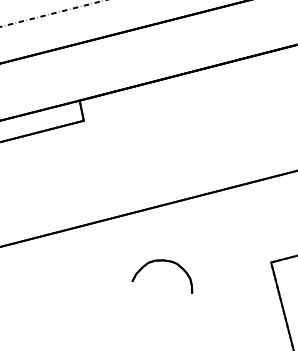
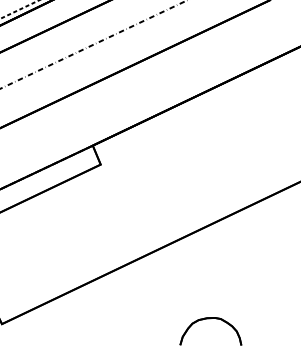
part: (166, 262) -> (210, 319), moved

